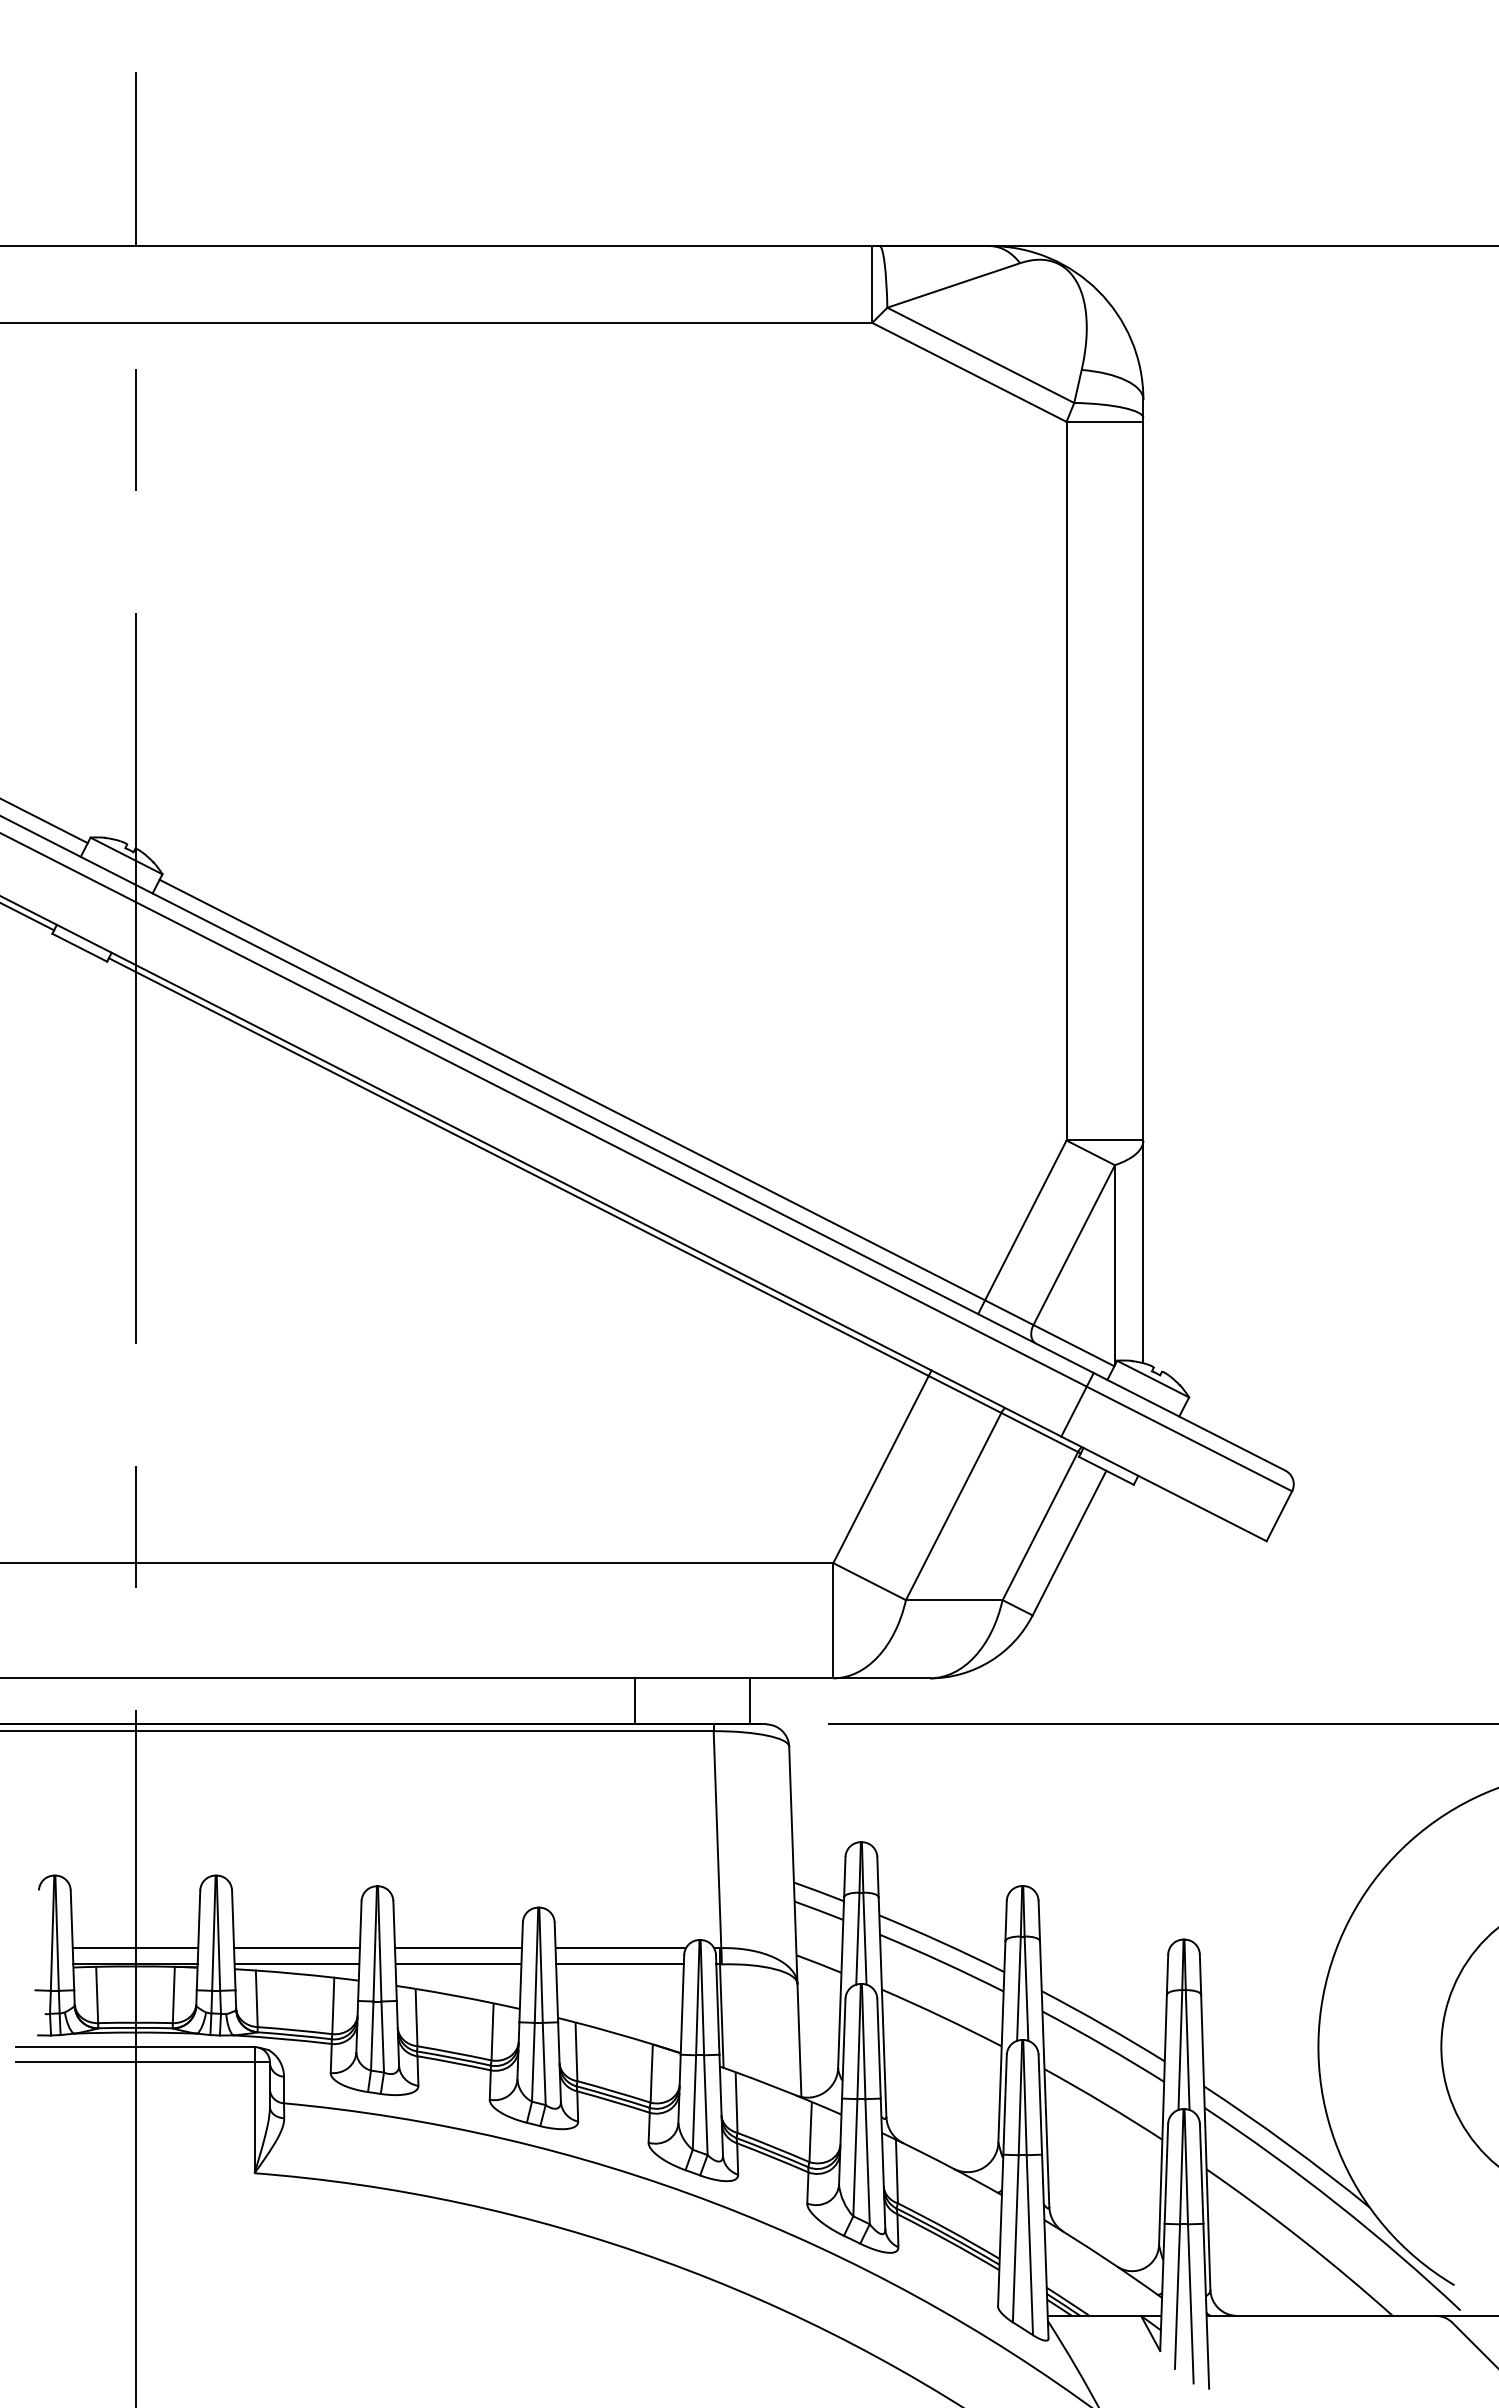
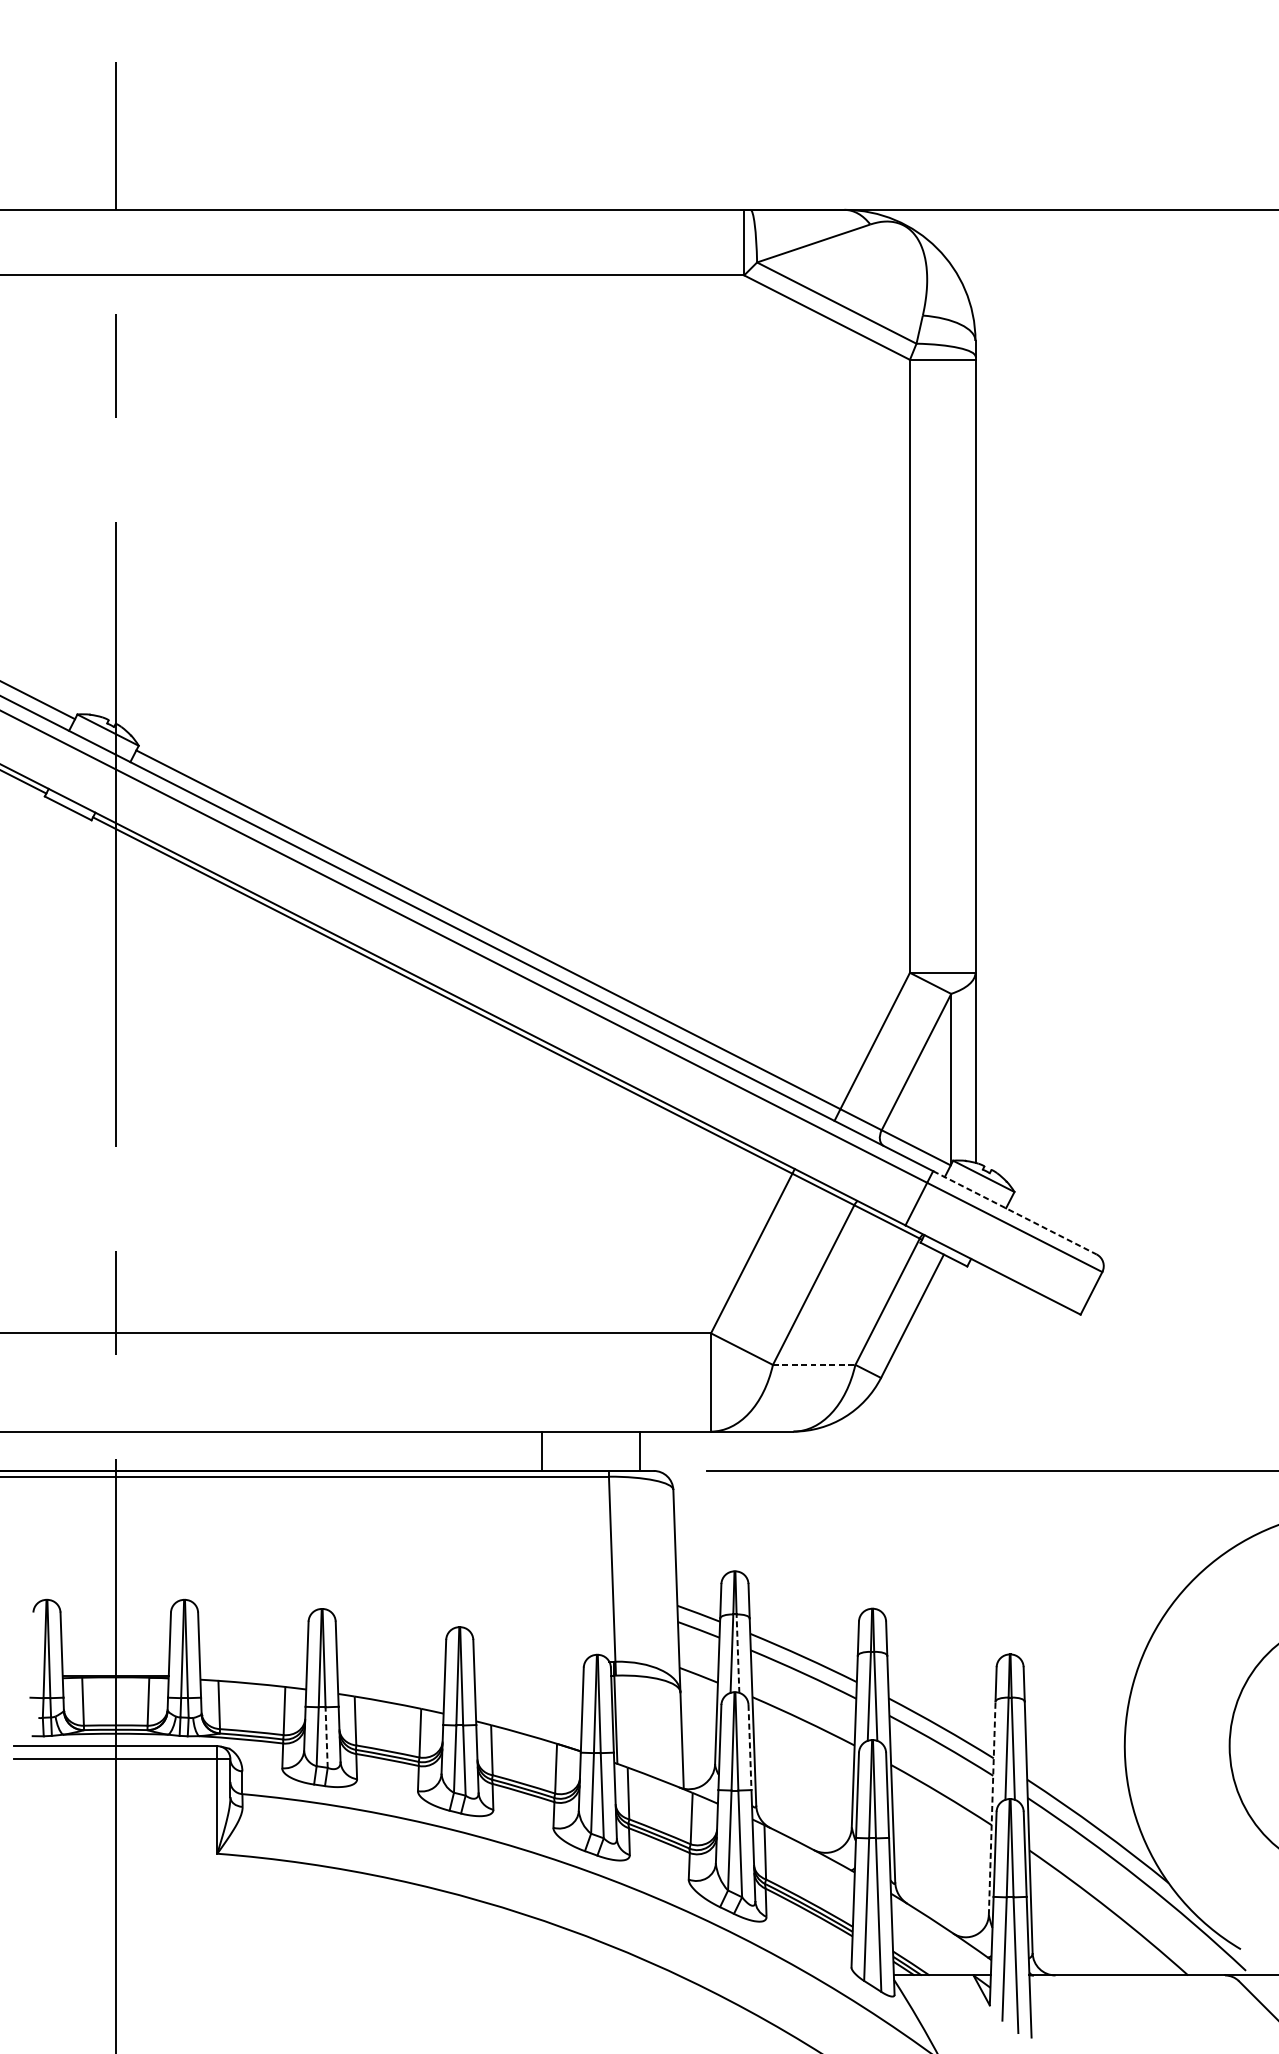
line: (1189, 1421) -> (1014, 1212), solid -> dashed
line: (954, 1600) -> (814, 1365), solid -> dashed
line: (864, 1938) -> (737, 1653), solid -> dashed
line: (135, 1948) -> (115, 1662), removed
line: (296, 1948) -> (253, 1662), removed
line: (458, 1948) -> (391, 1662), removed
line: (620, 1948) -> (529, 1662), removed
line: (296, 1964) -> (253, 1675), removed
line: (458, 1964) -> (391, 1675), removed
line: (619, 1964) -> (528, 1675), removed
line: (382, 2037) -> (326, 1737), solid -> dashed
line: (879, 2048) -> (750, 1747), solid -> dashed
line: (1163, 2119) -> (992, 1807), solid -> dashed

